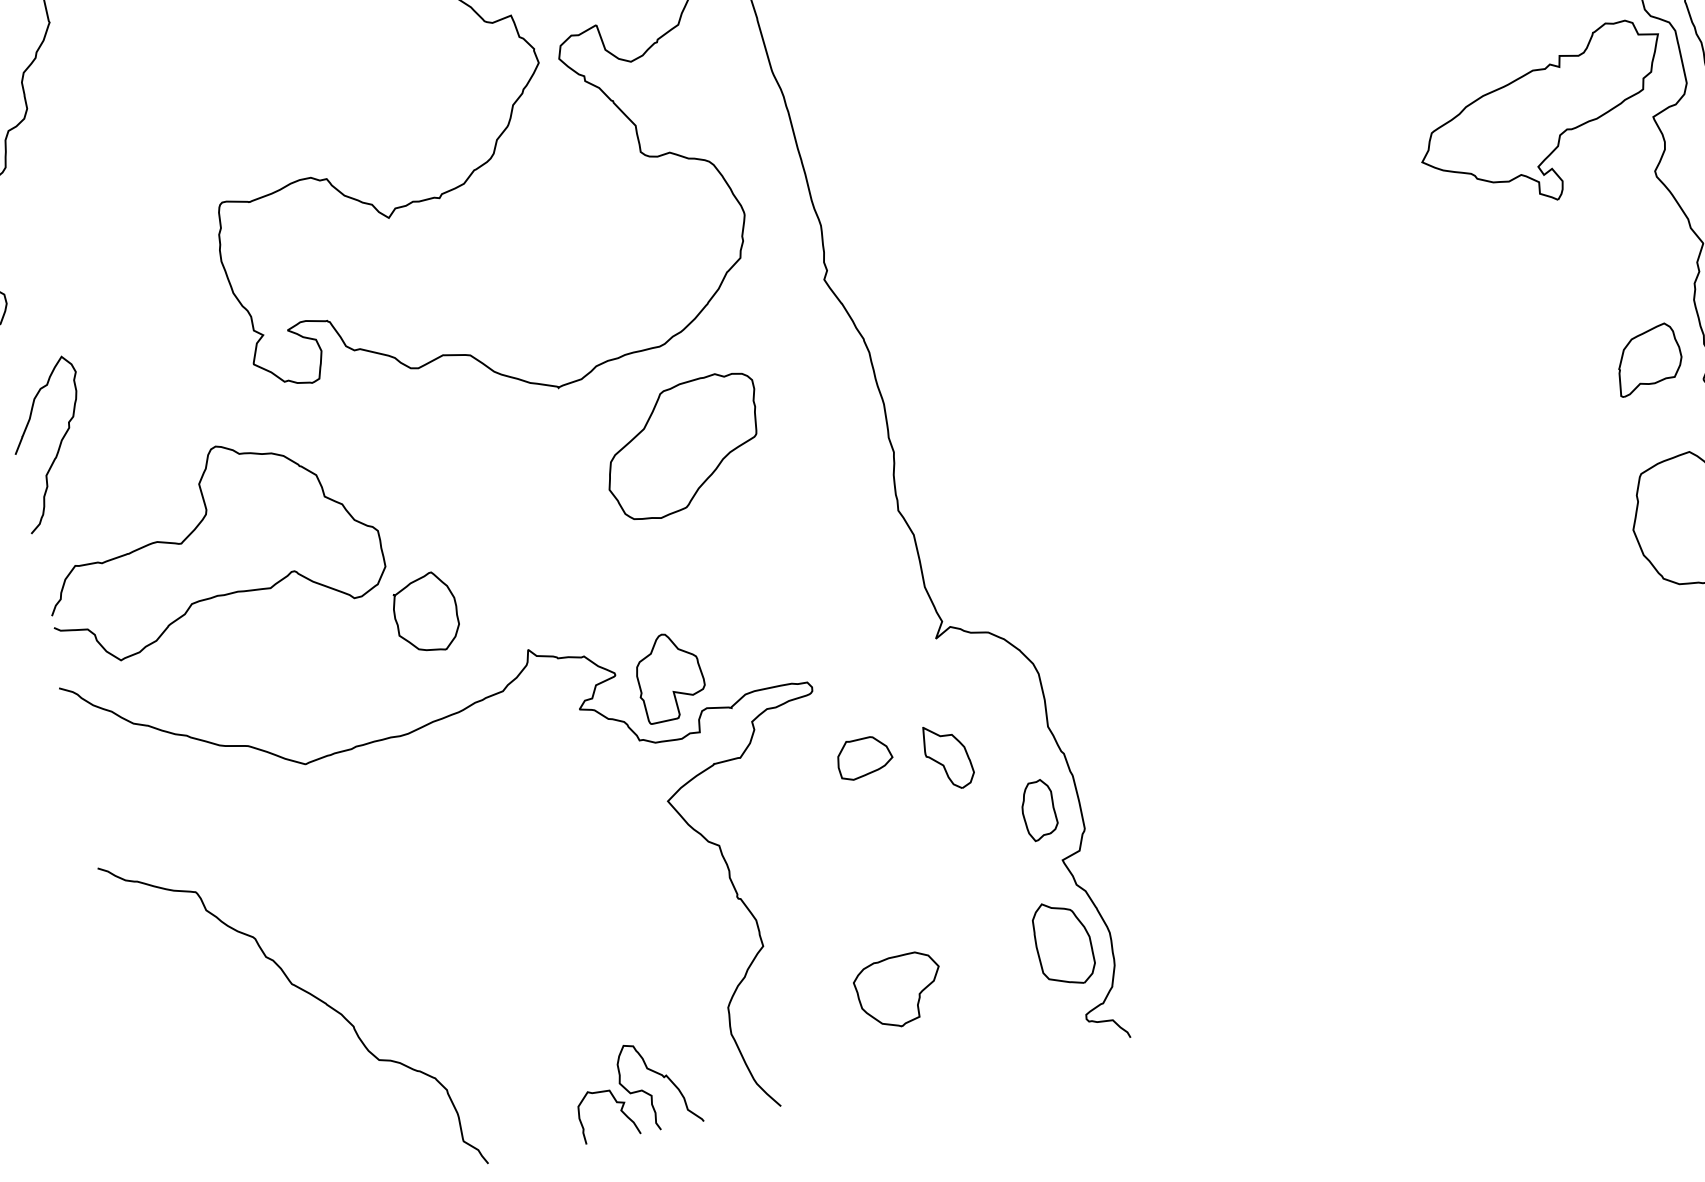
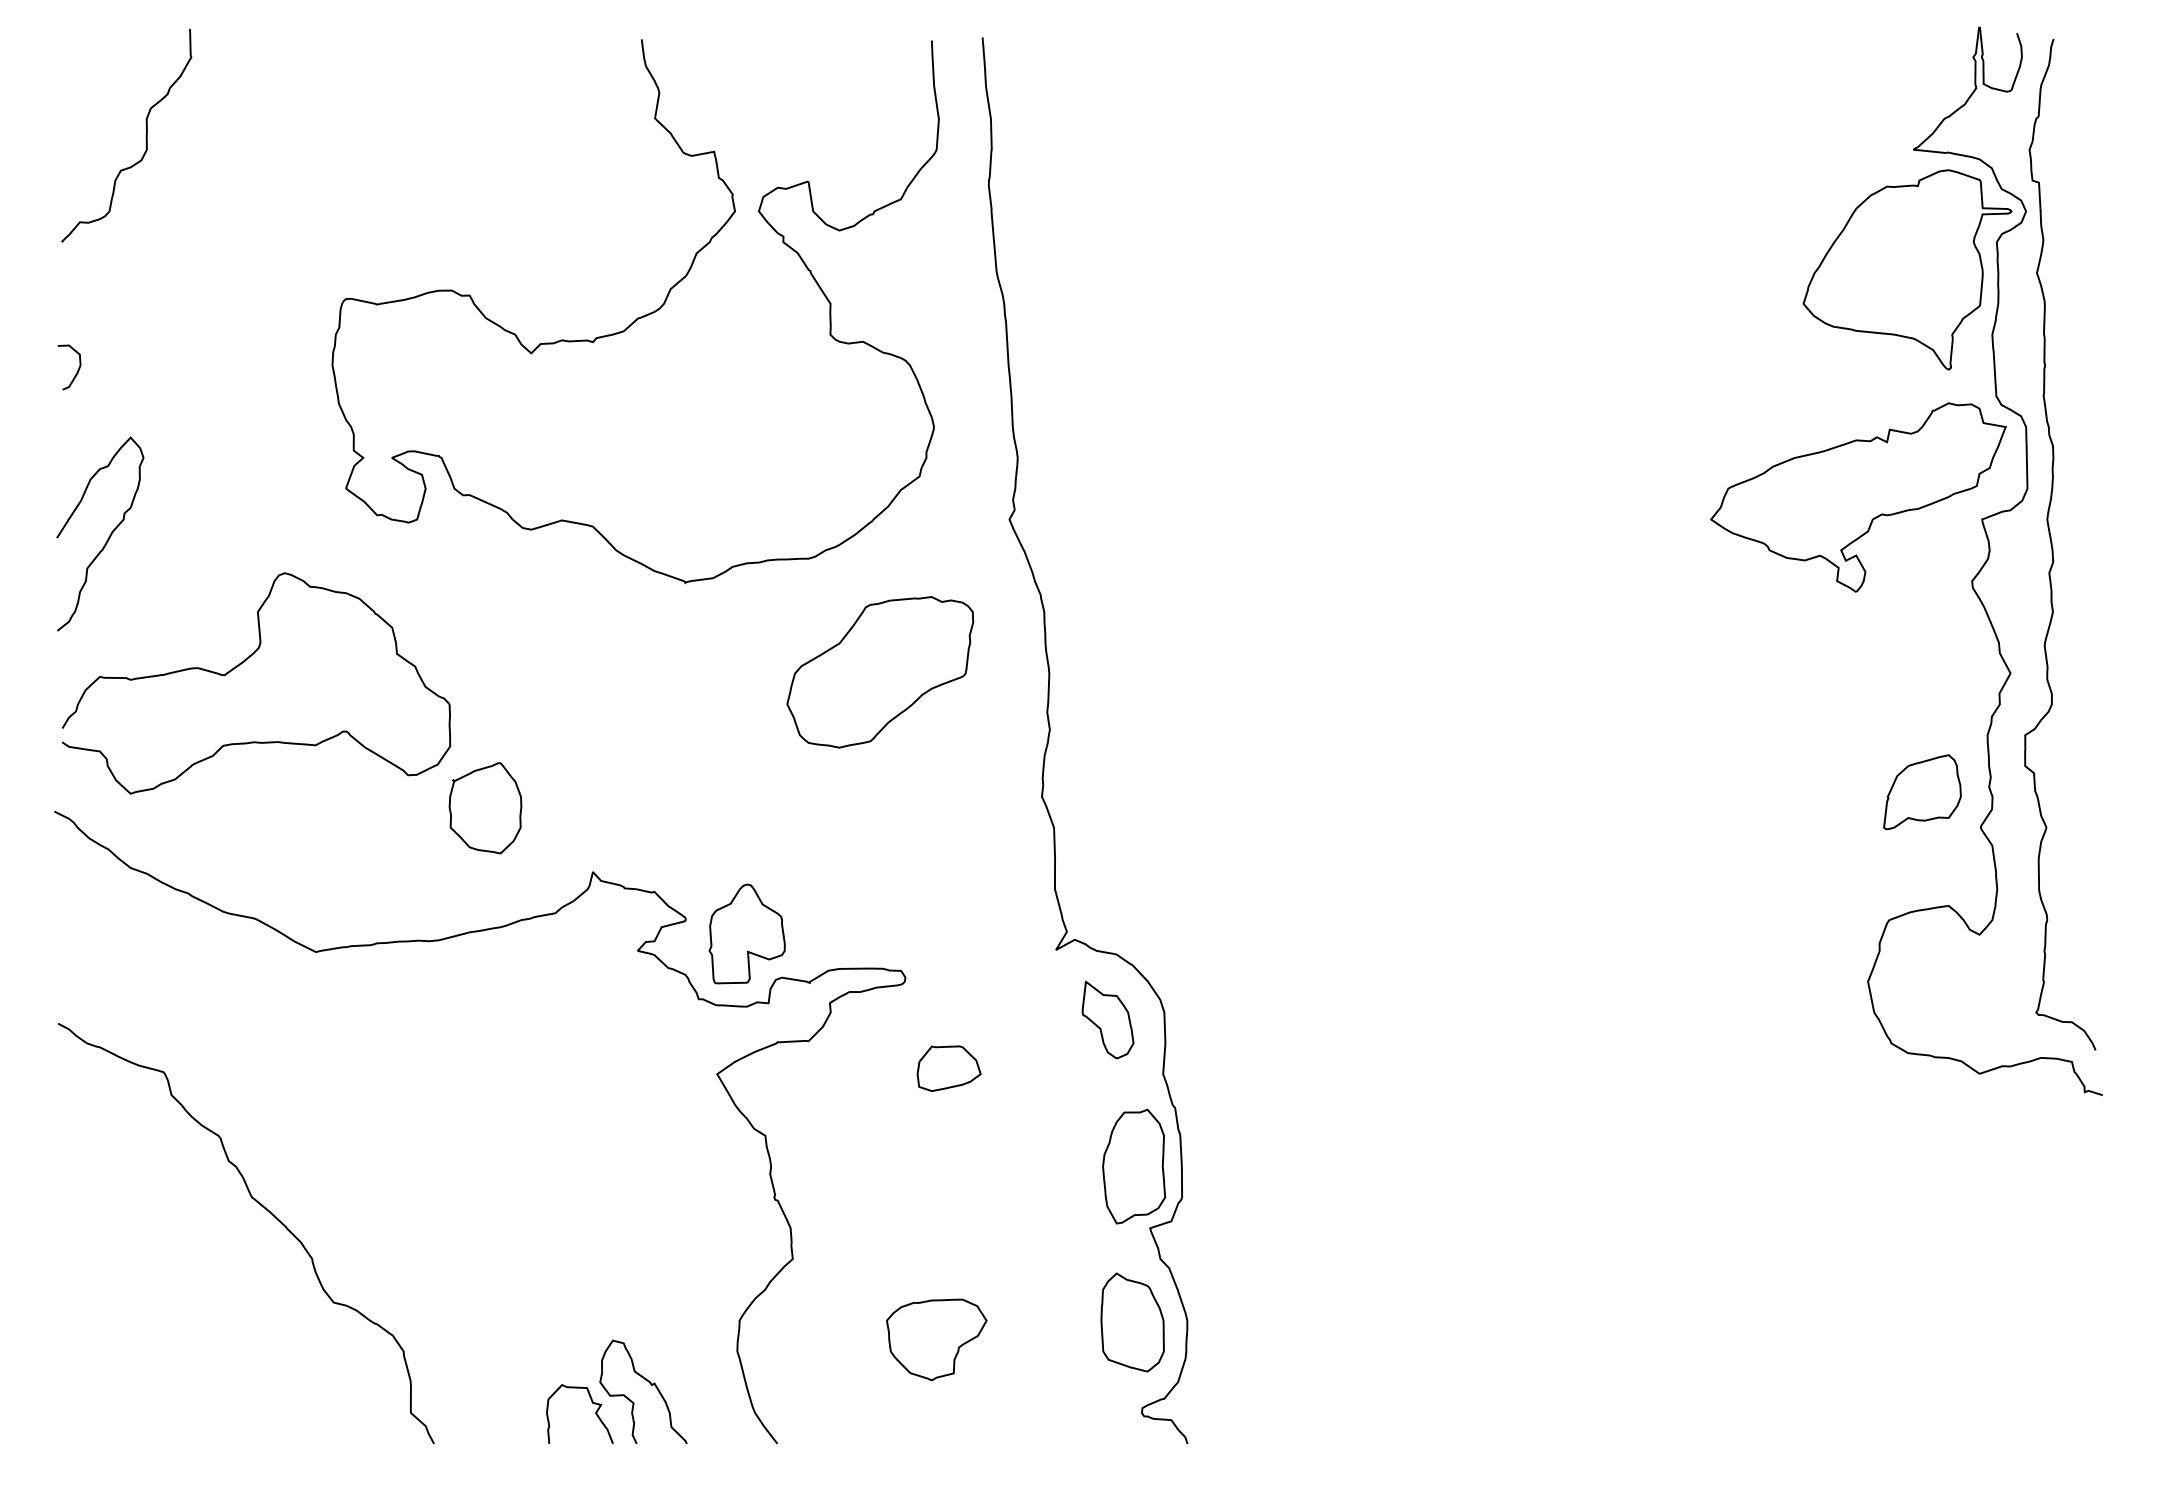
part: (683, 447) -> (880, 672), moved
part: (947, 756) -> (1107, 1019), moved
part: (1039, 810) -> (1134, 1166), size x1.67

